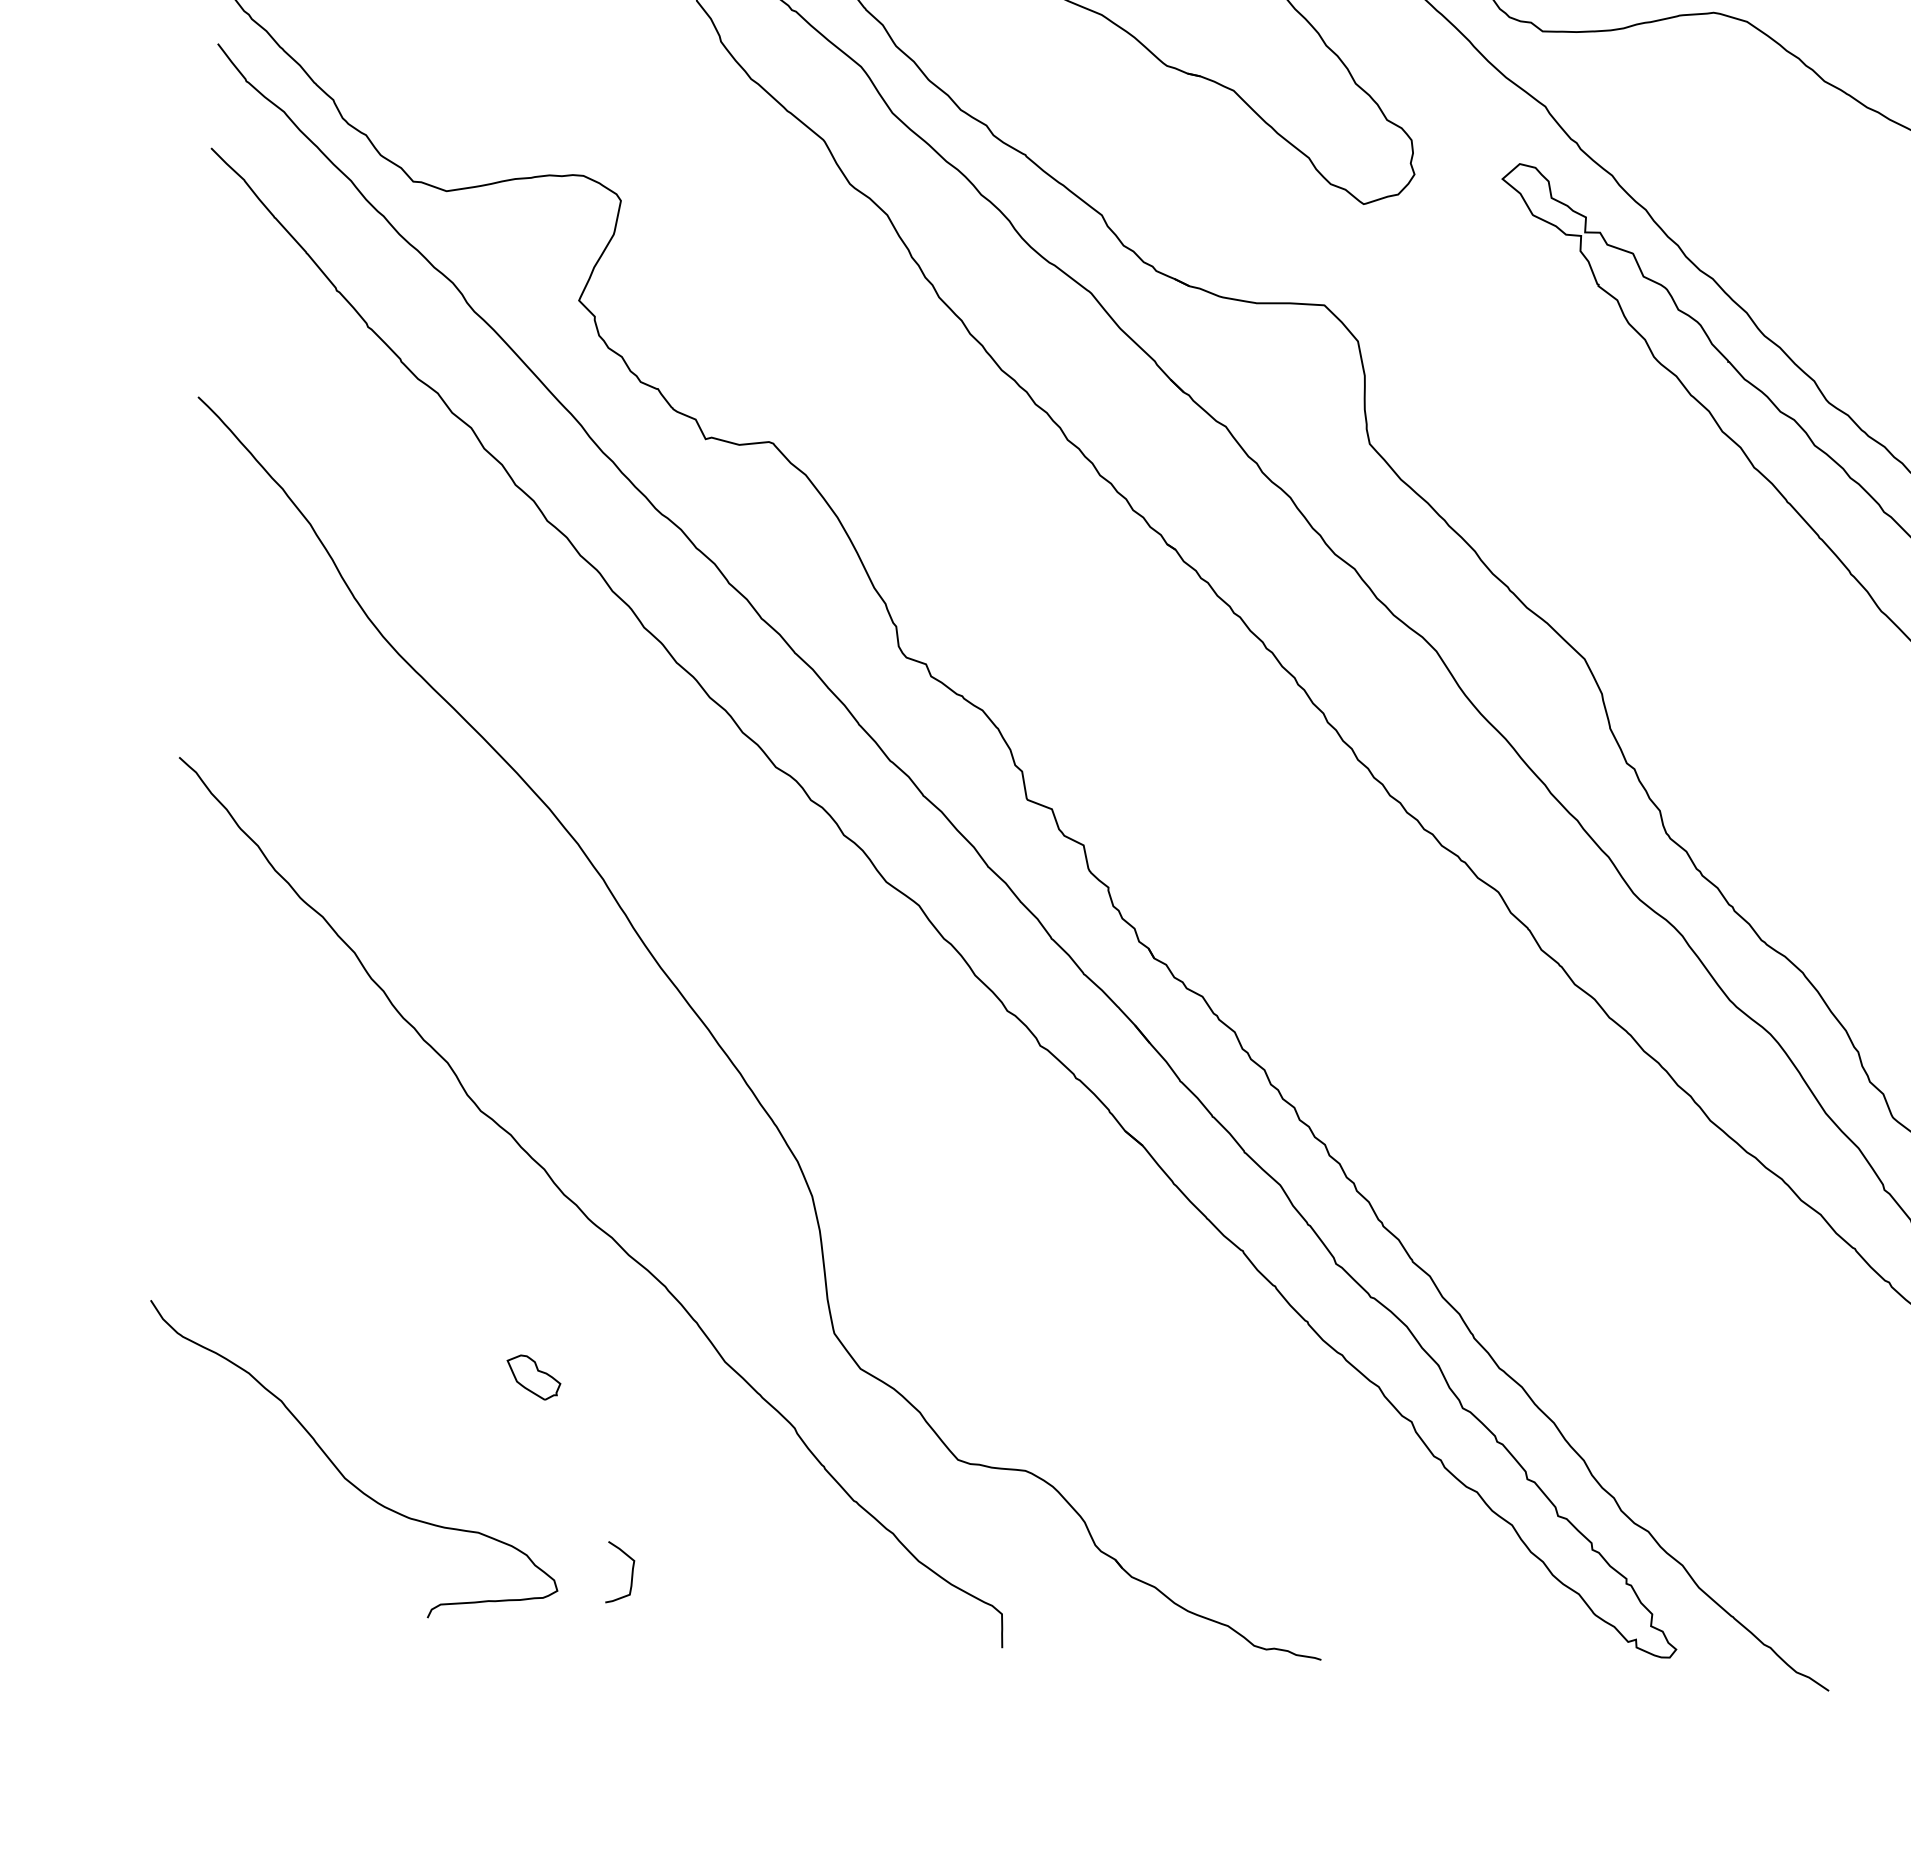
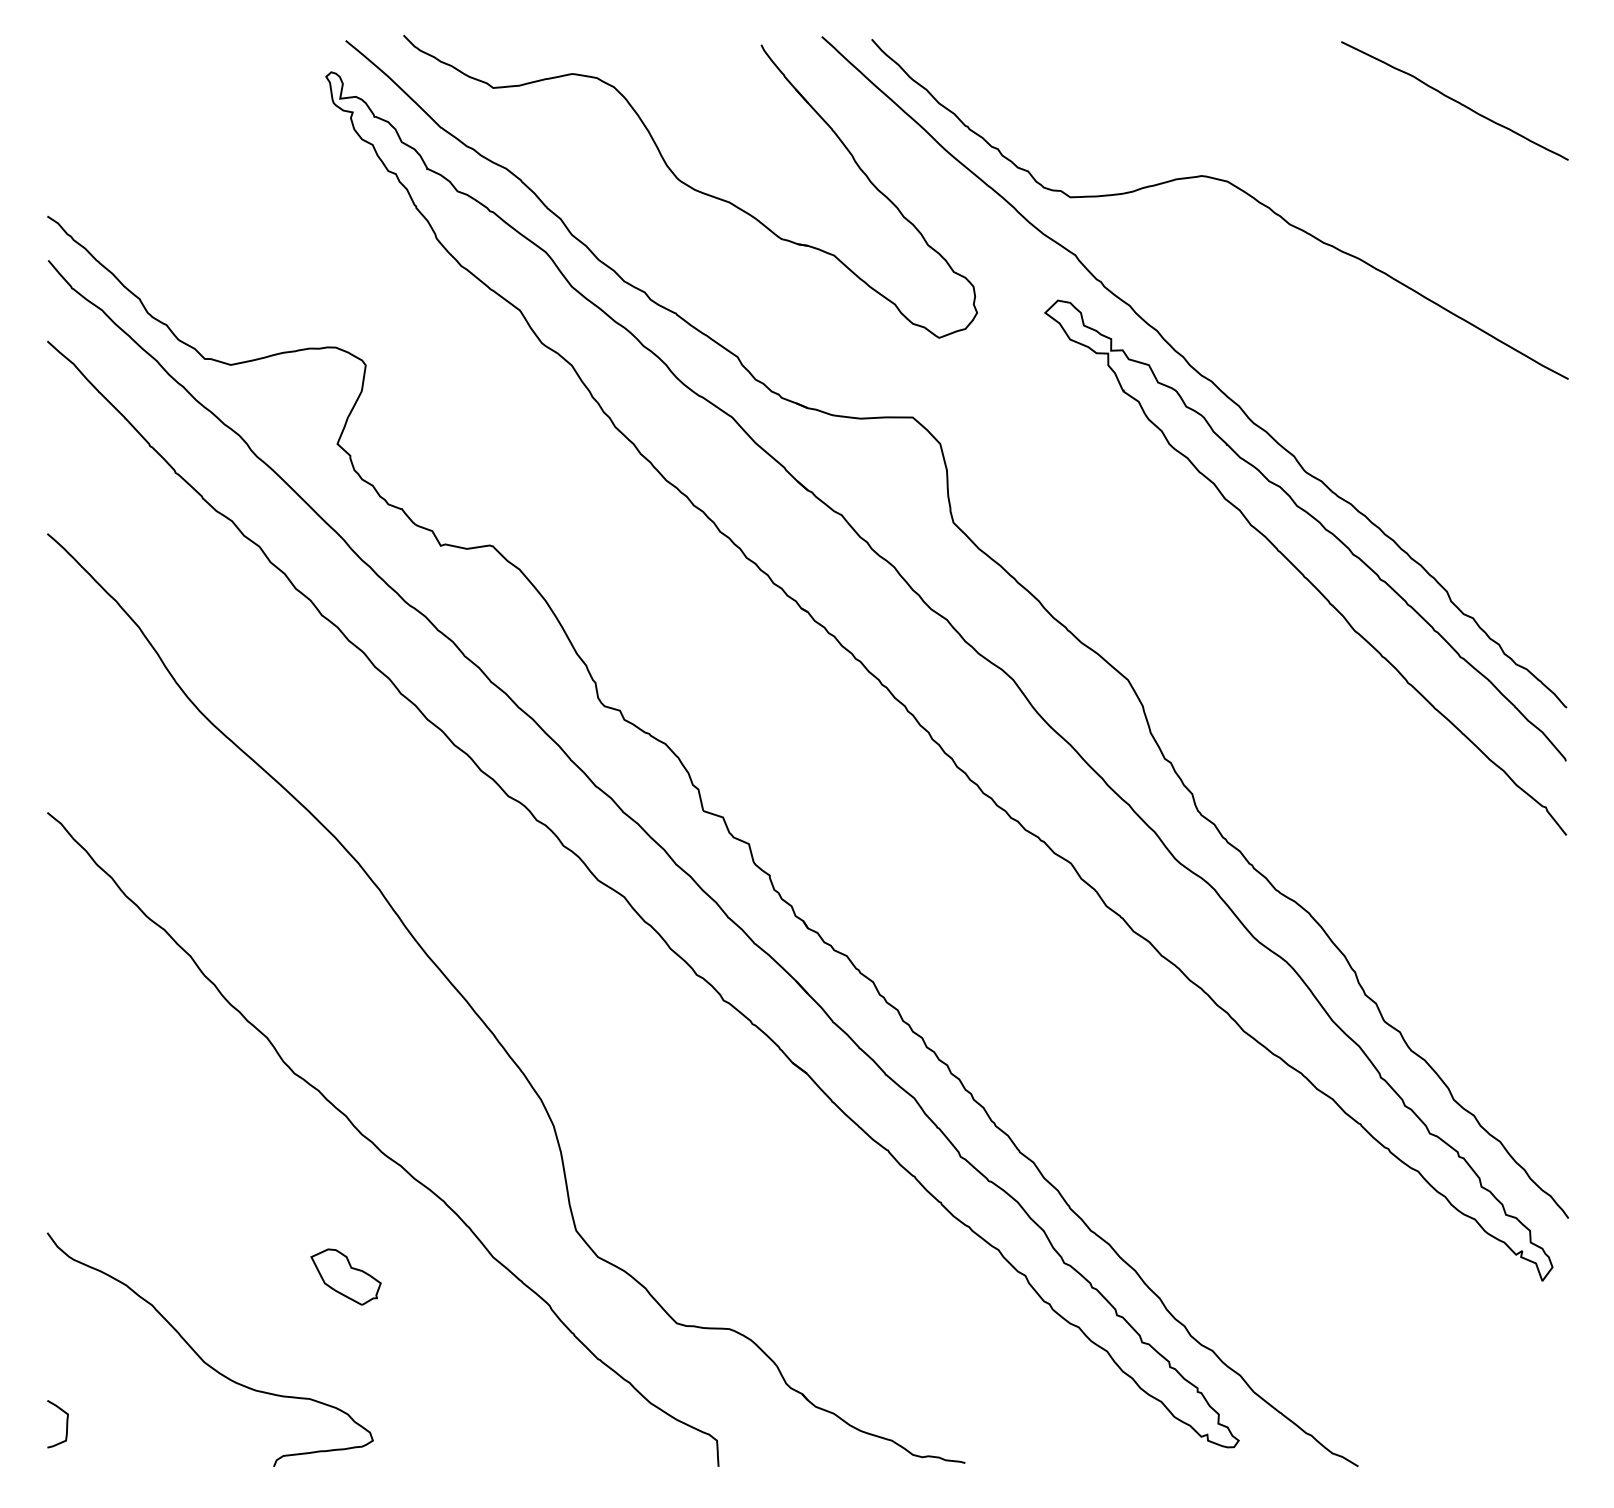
part: (533, 1376) -> (345, 1276), size x1.67
curve: (631, 1573) -> (66, 1424), moved

